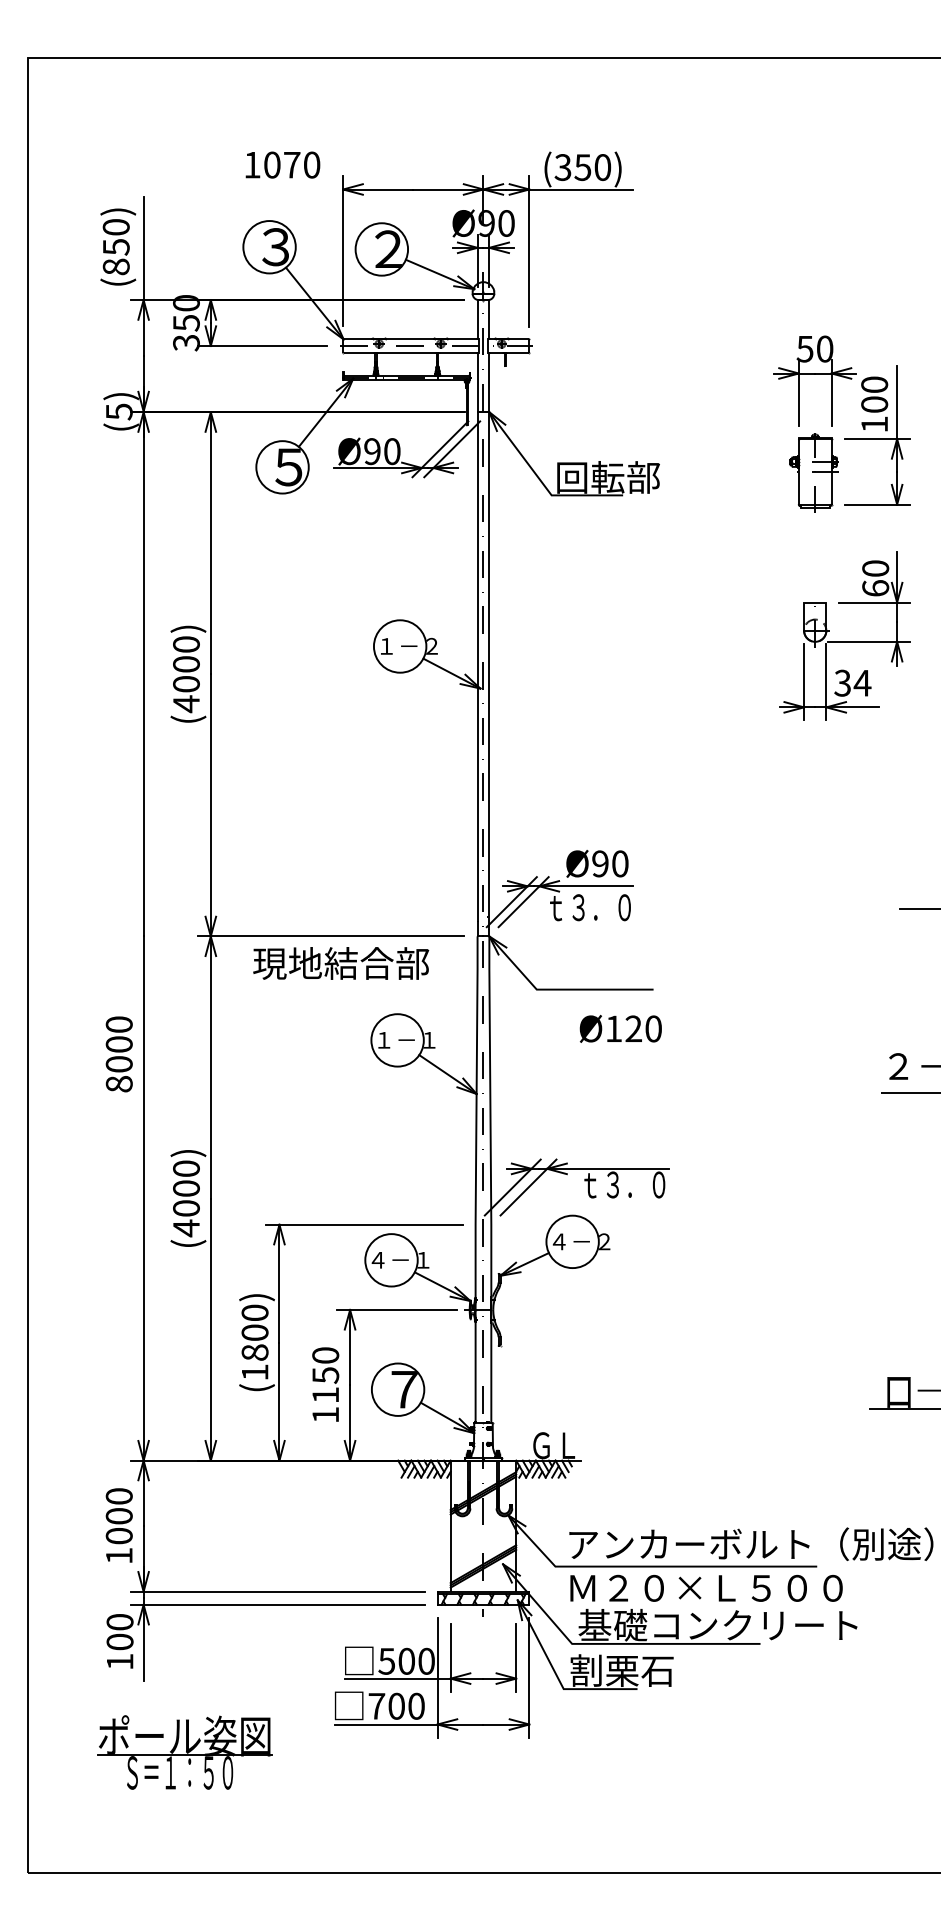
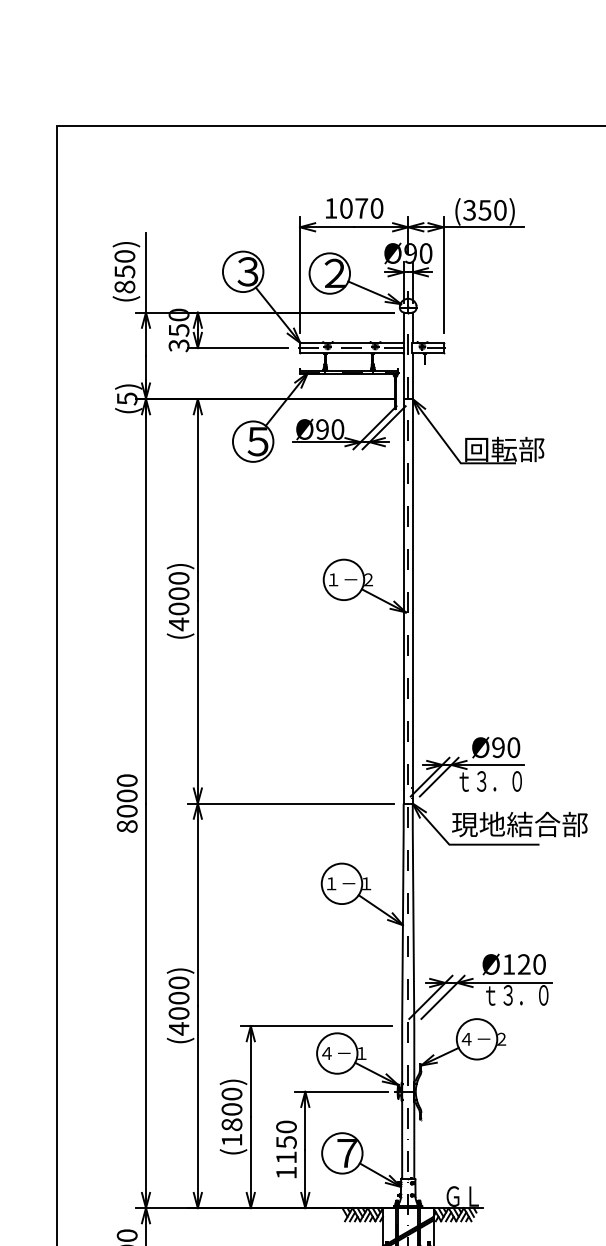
text: (282, 164) -> (354, 208), moved
text: (341, 963) -> (520, 824), moved
text: (620, 1028) -> (513, 964), moved
text: (118, 1054) -> (126, 803), moved

